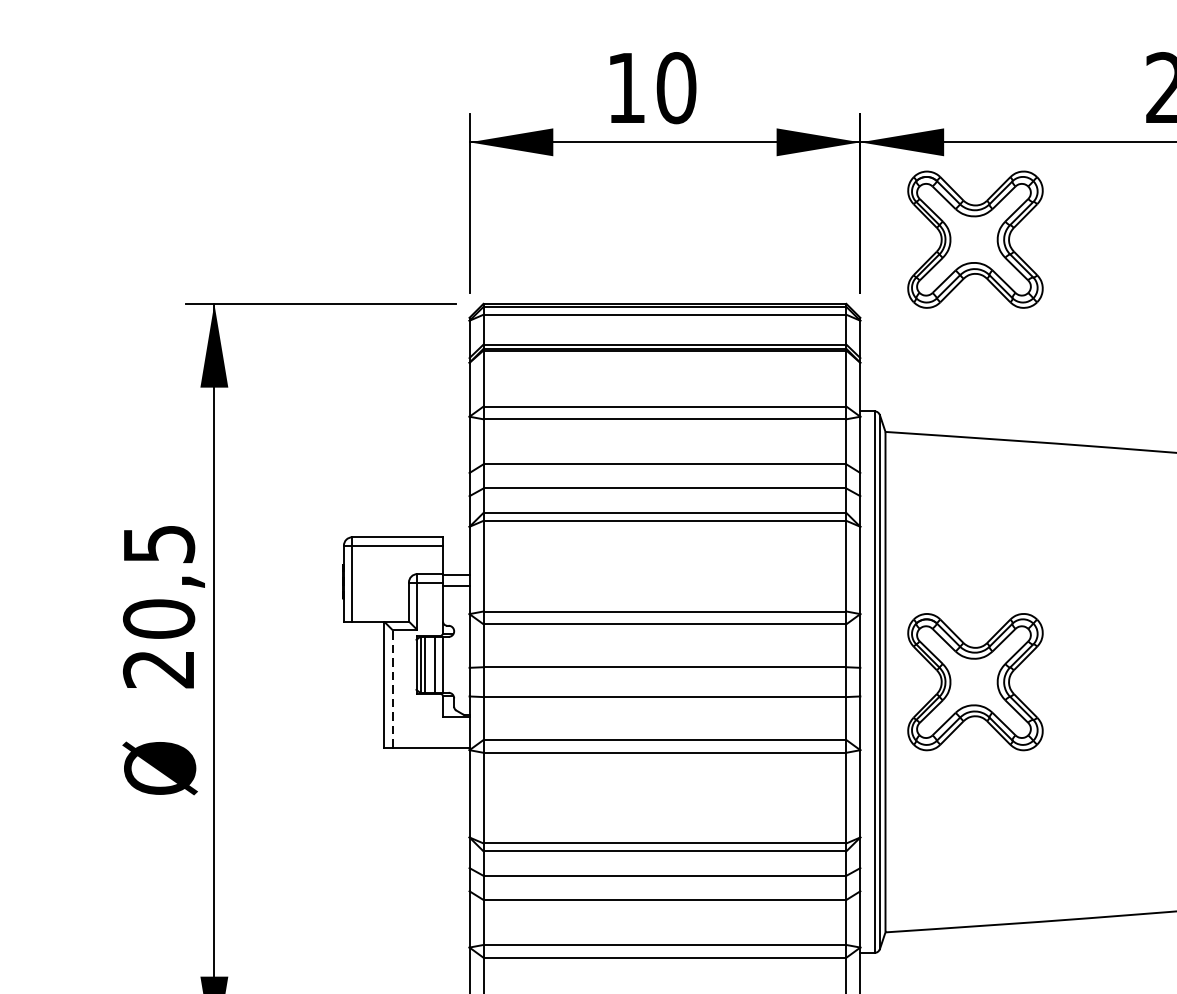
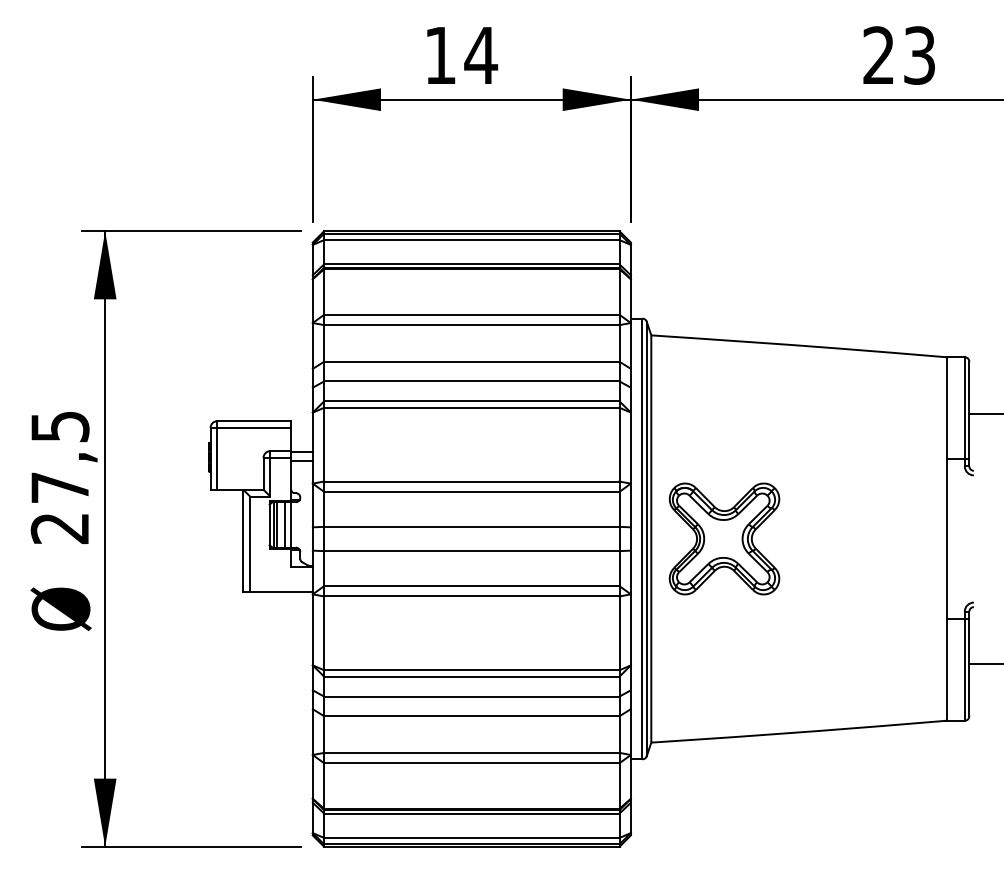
text: (676, 87) -> (481, 55), 10 -> 14
part: (975, 239) -> (724, 178), removed
text: (158, 618) -> (59, 487), 20,5 -> 27,5
line: (392, 688) -> (250, 544), dashed -> solid

